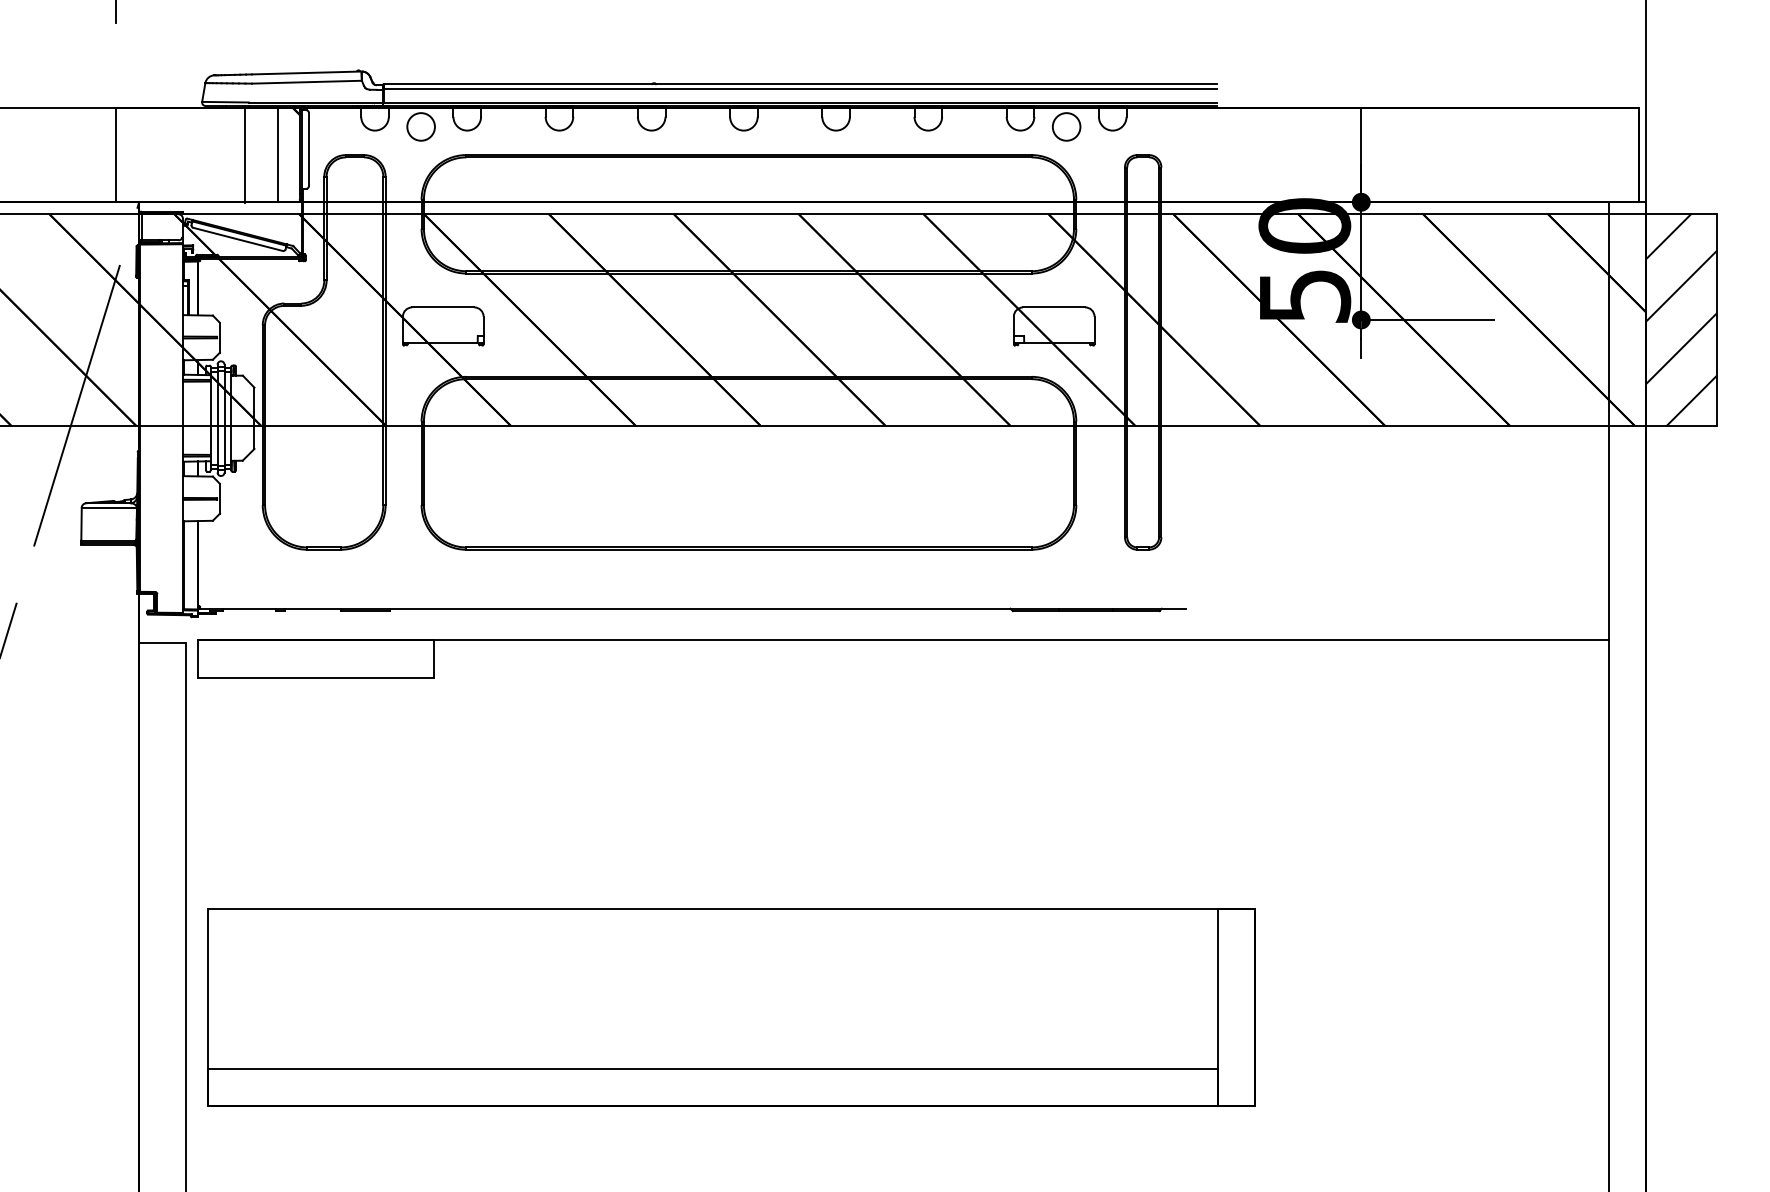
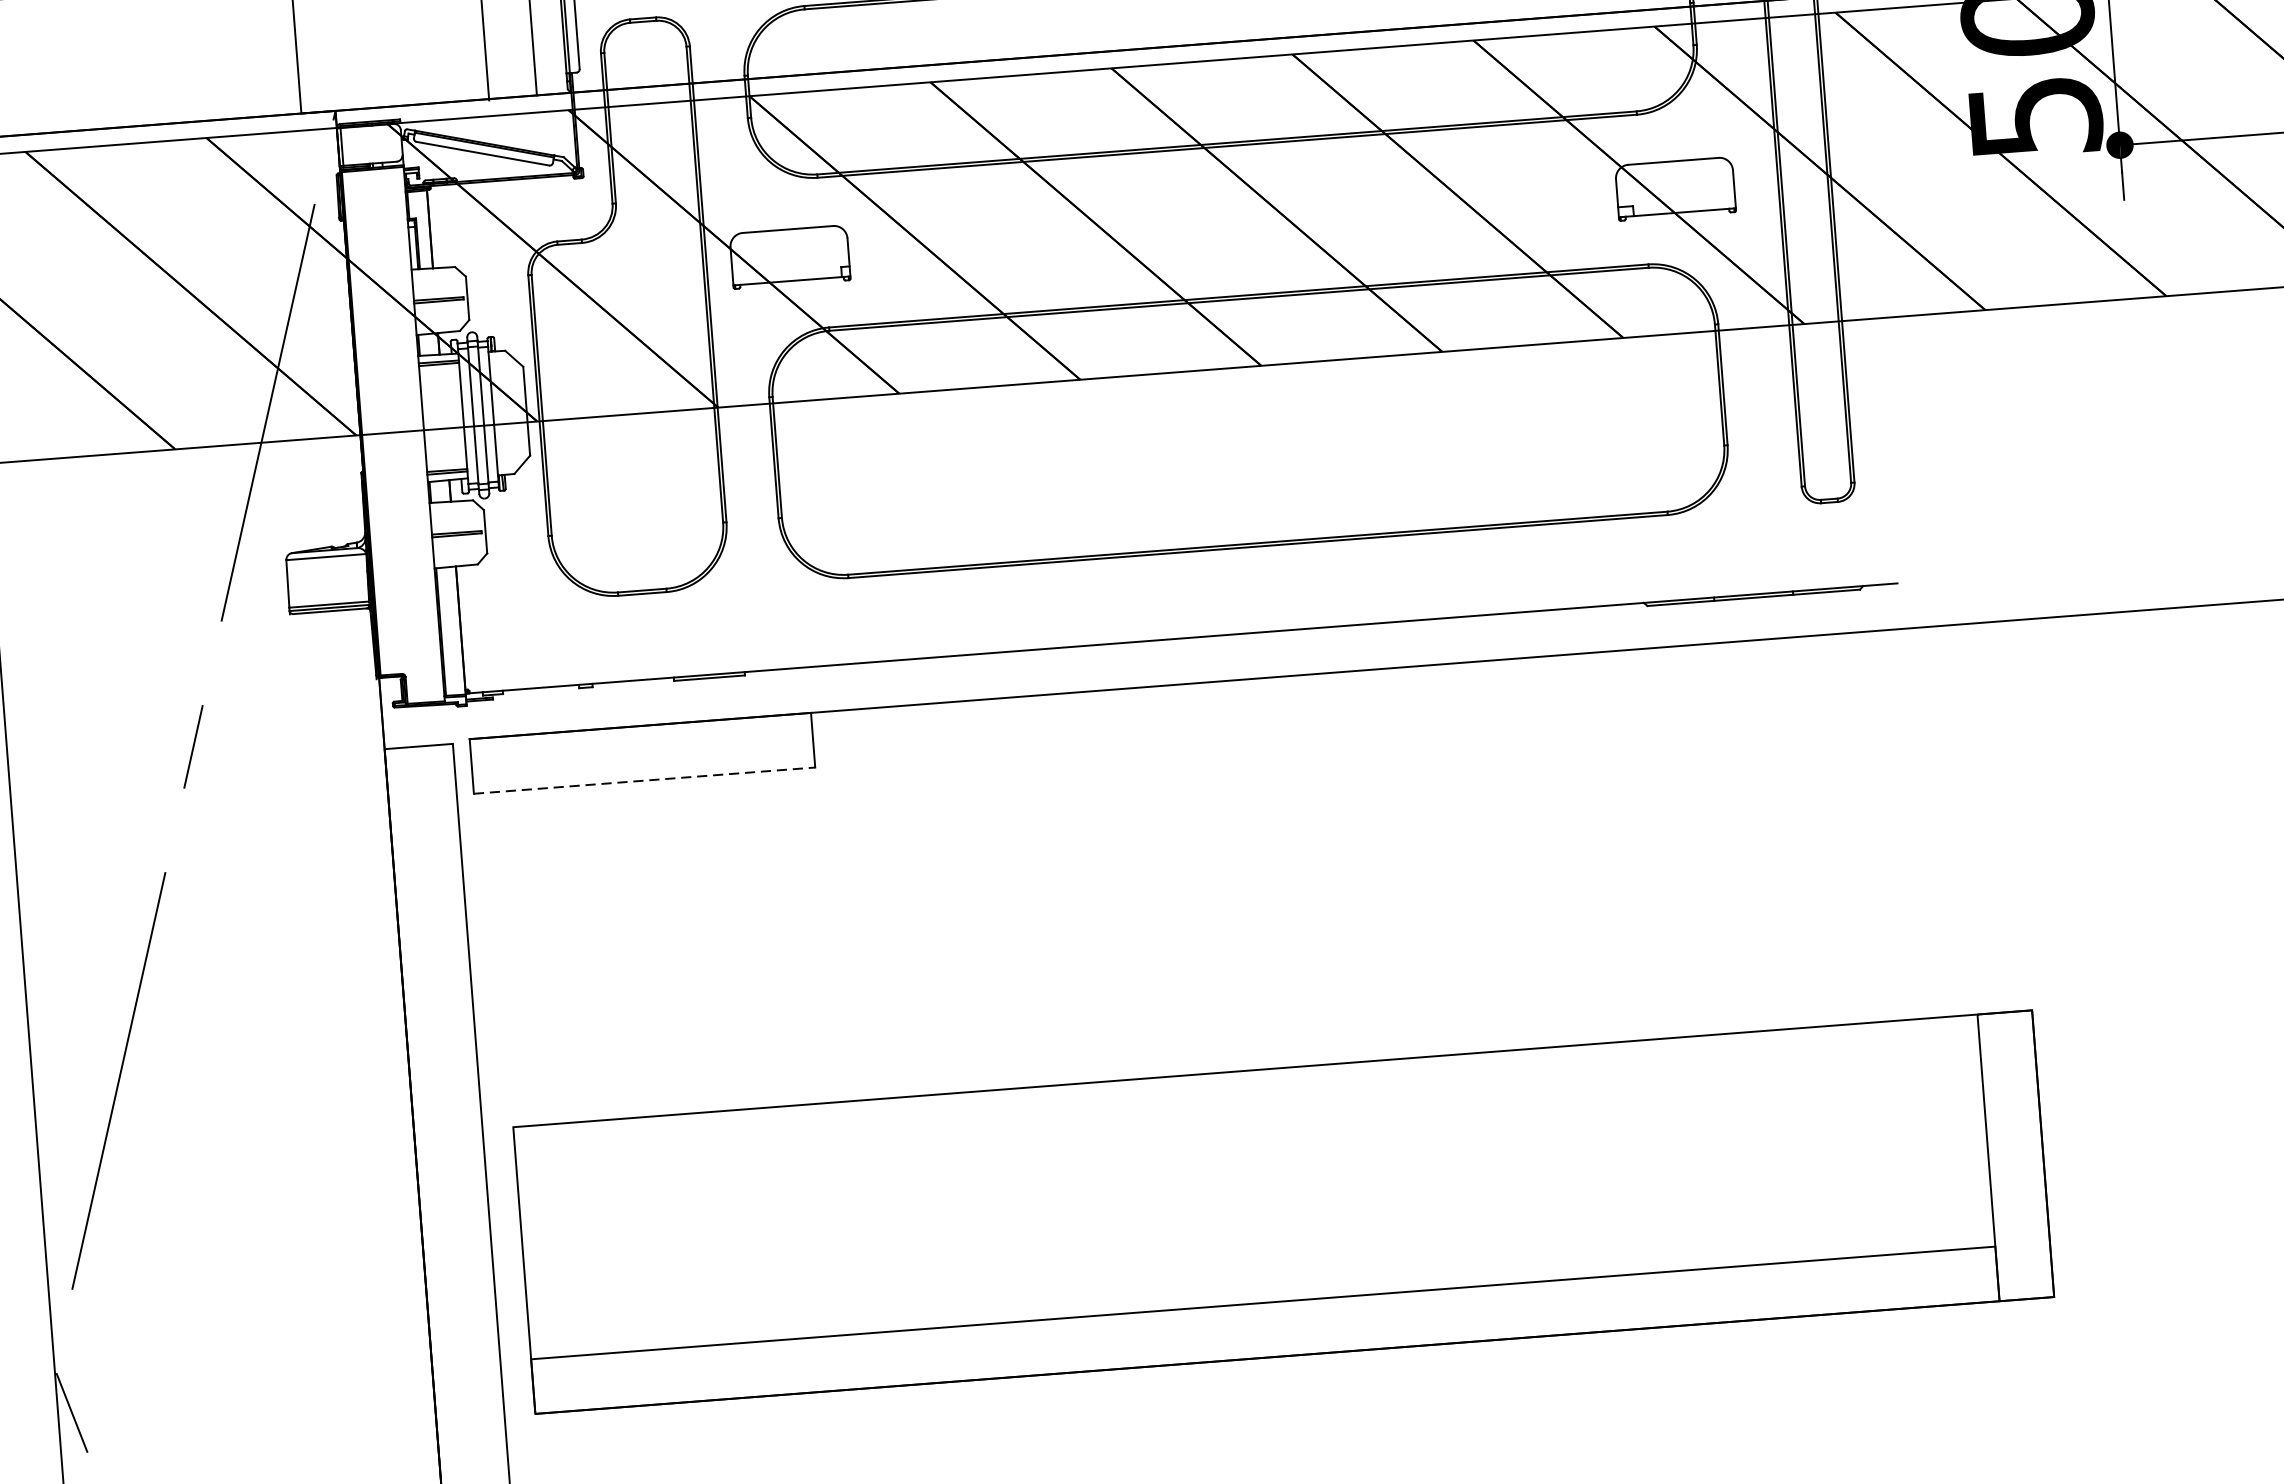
line: (315, 677) -> (644, 780), solid -> dashed

